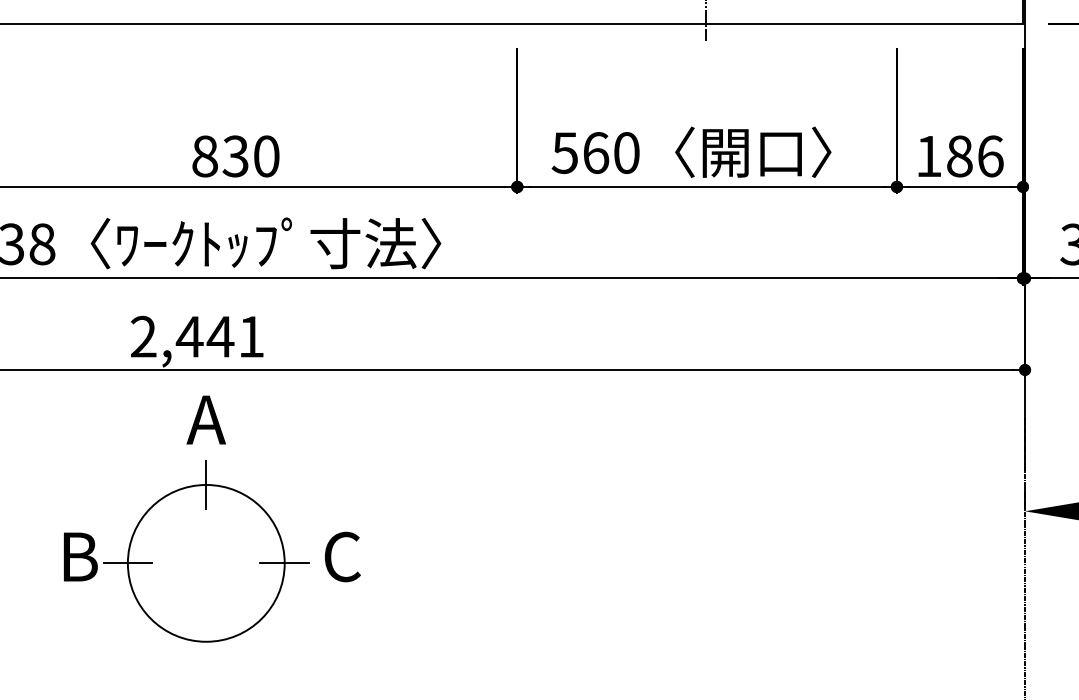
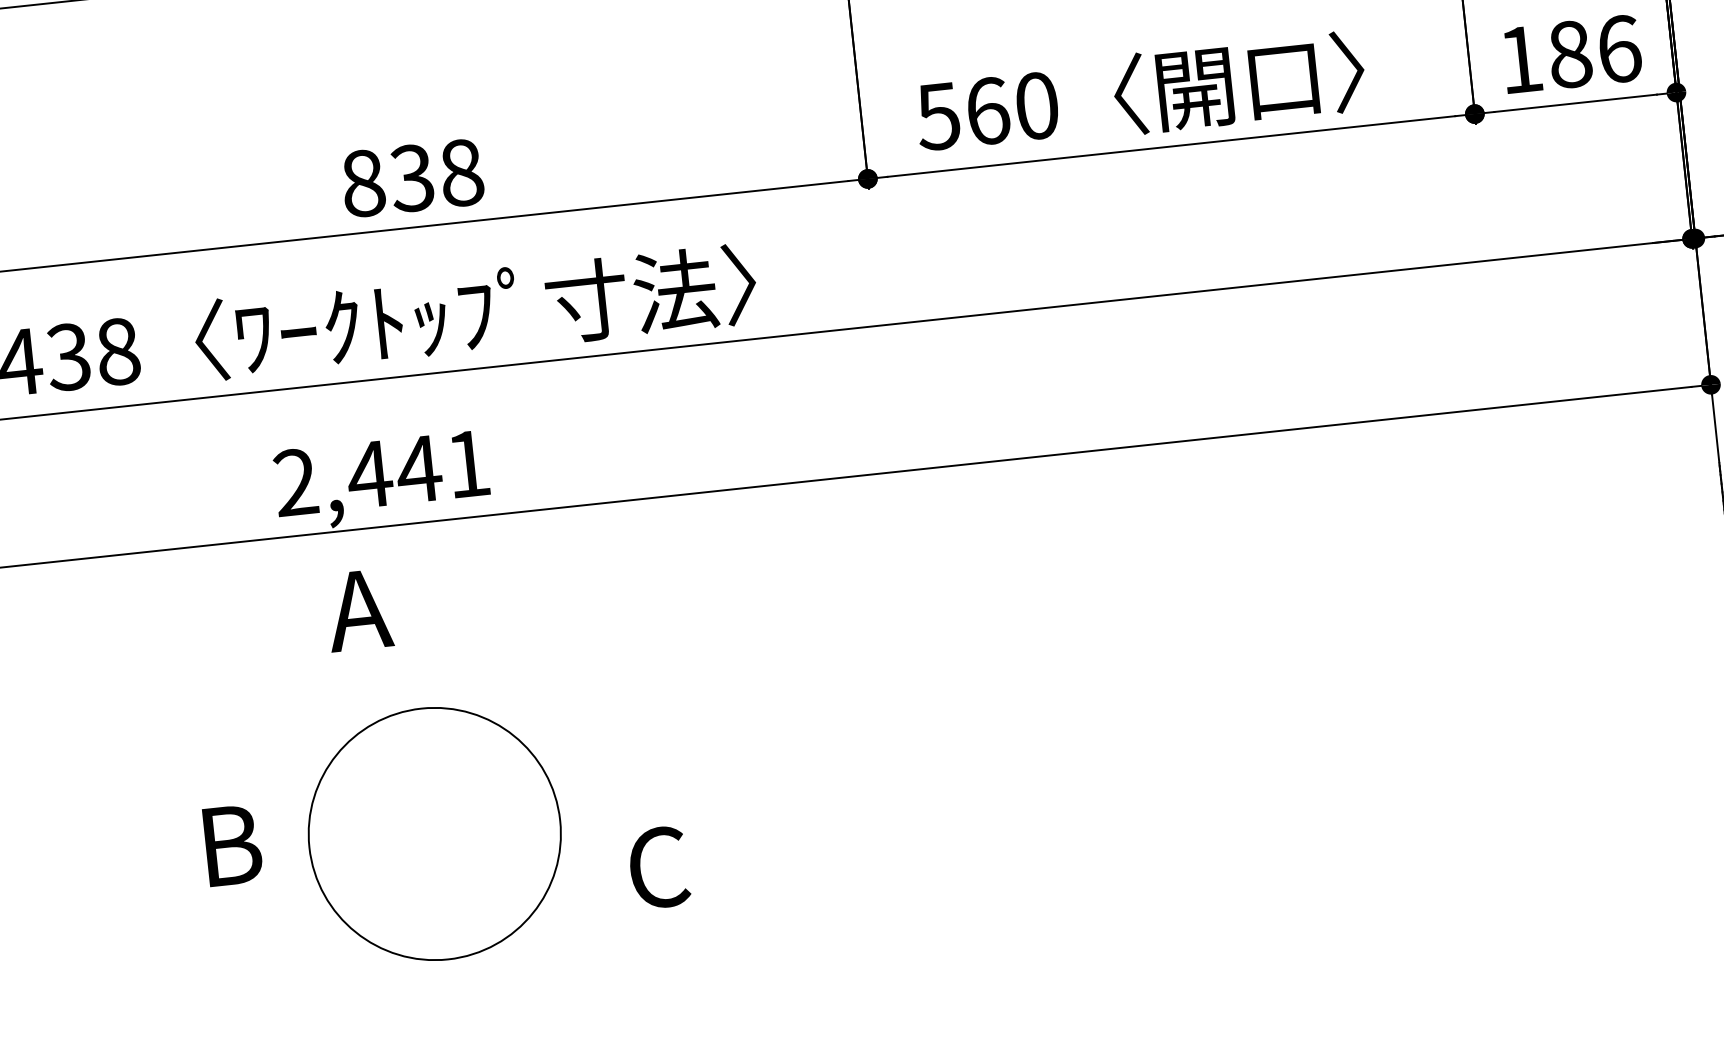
text: (266, 156) -> (461, 173), 830 -> 838
text: (205, 419) -> (357, 609), moved
line: (206, 484) -> (421, 707), removed
text: (342, 556) -> (658, 866), moved
line: (127, 563) -> (308, 847), removed
line: (284, 563) -> (559, 820), removed

